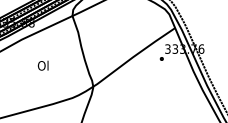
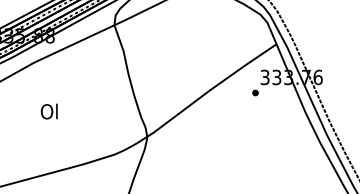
text: (42, 65) -> (48, 111), moved

